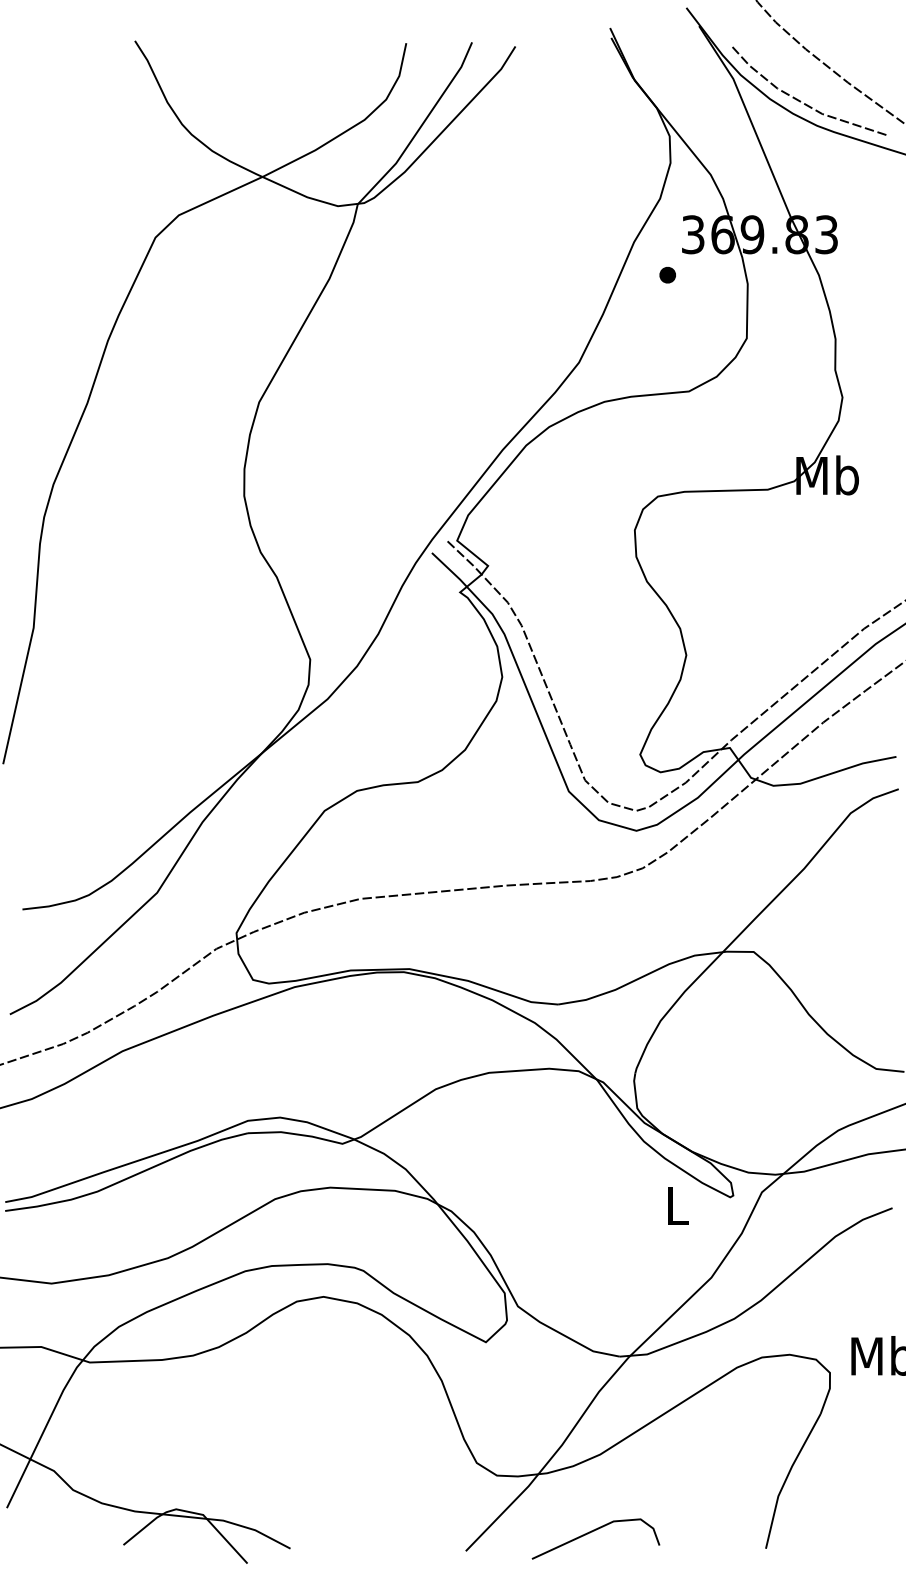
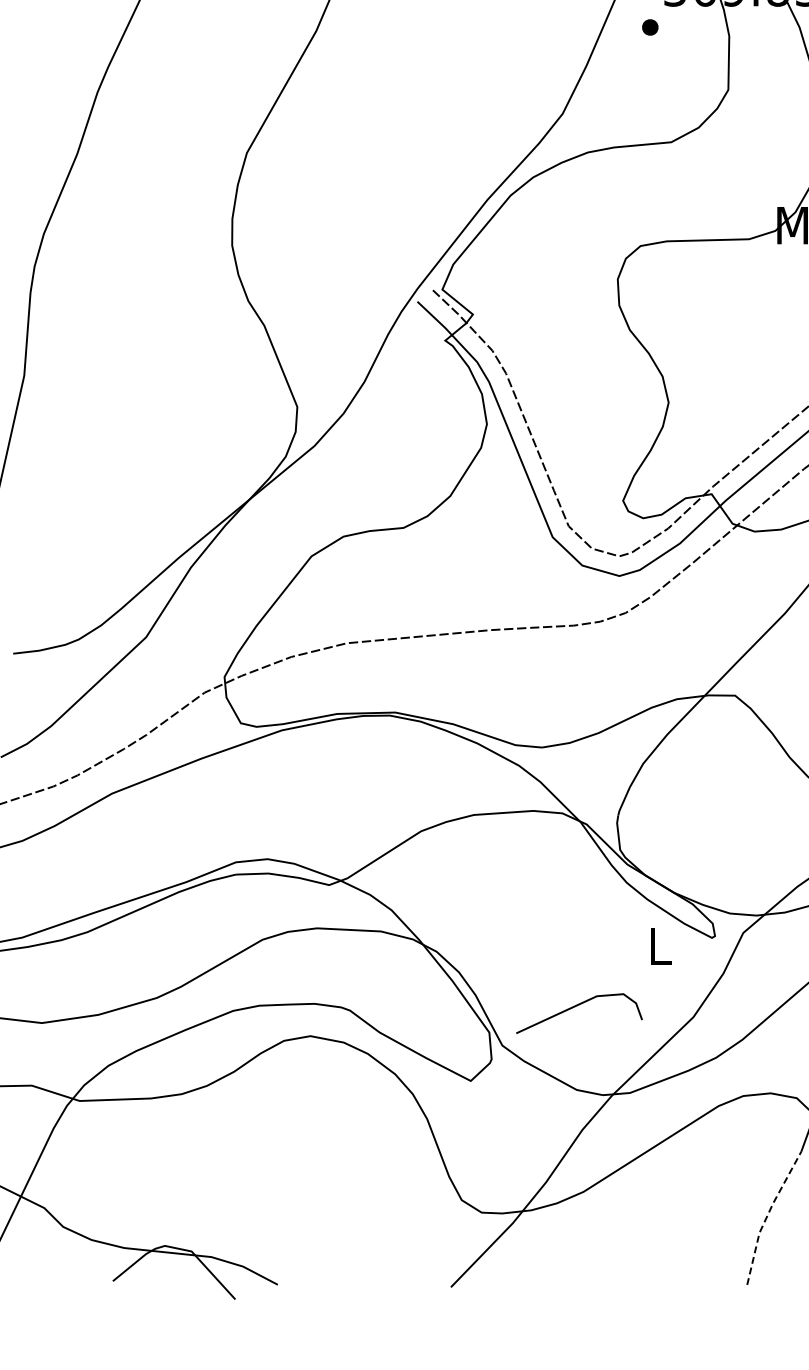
line: (786, 1478) -> (767, 1215), solid -> dashed
line: (592, 1532) -> (576, 1007), moved

